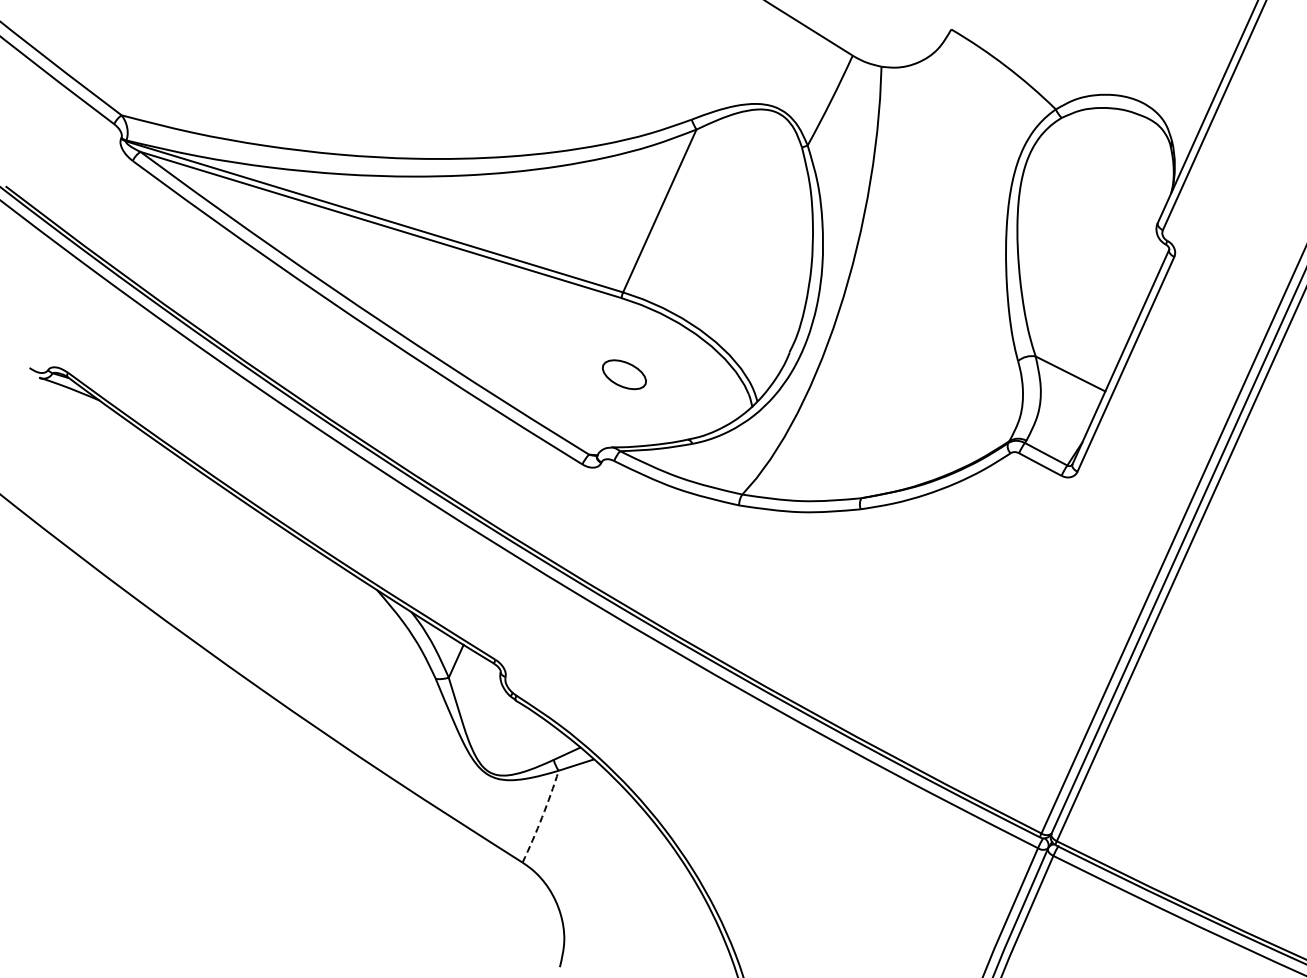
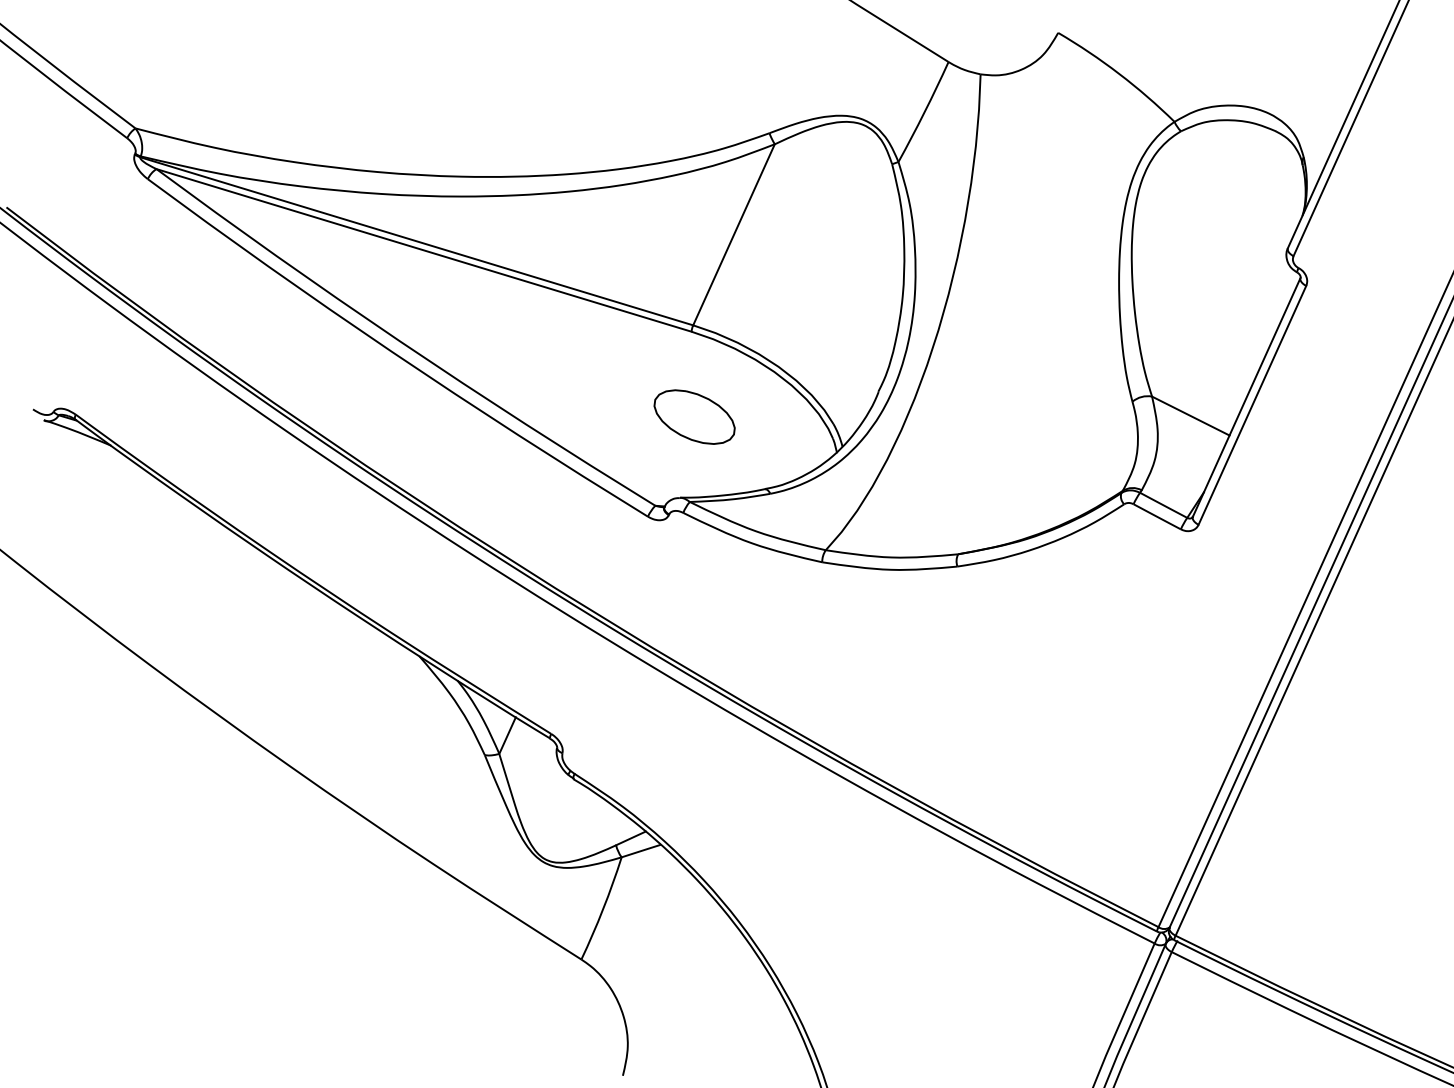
part: (624, 374) -> (694, 416), size x1.67
arc: (542, 817) -> (603, 909), dashed -> solid

